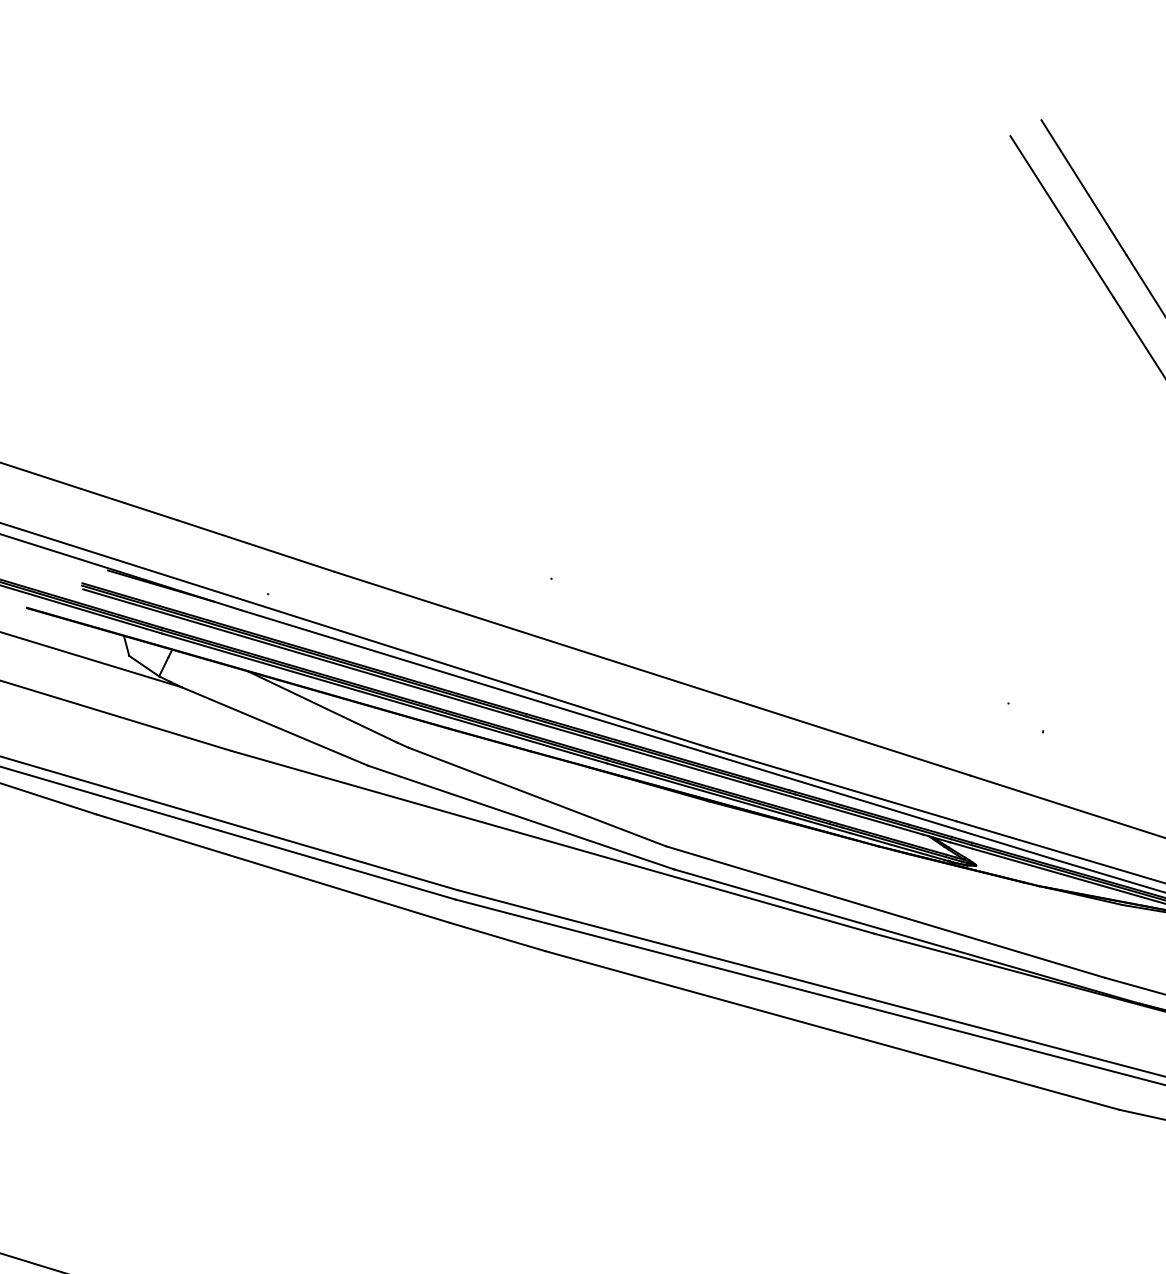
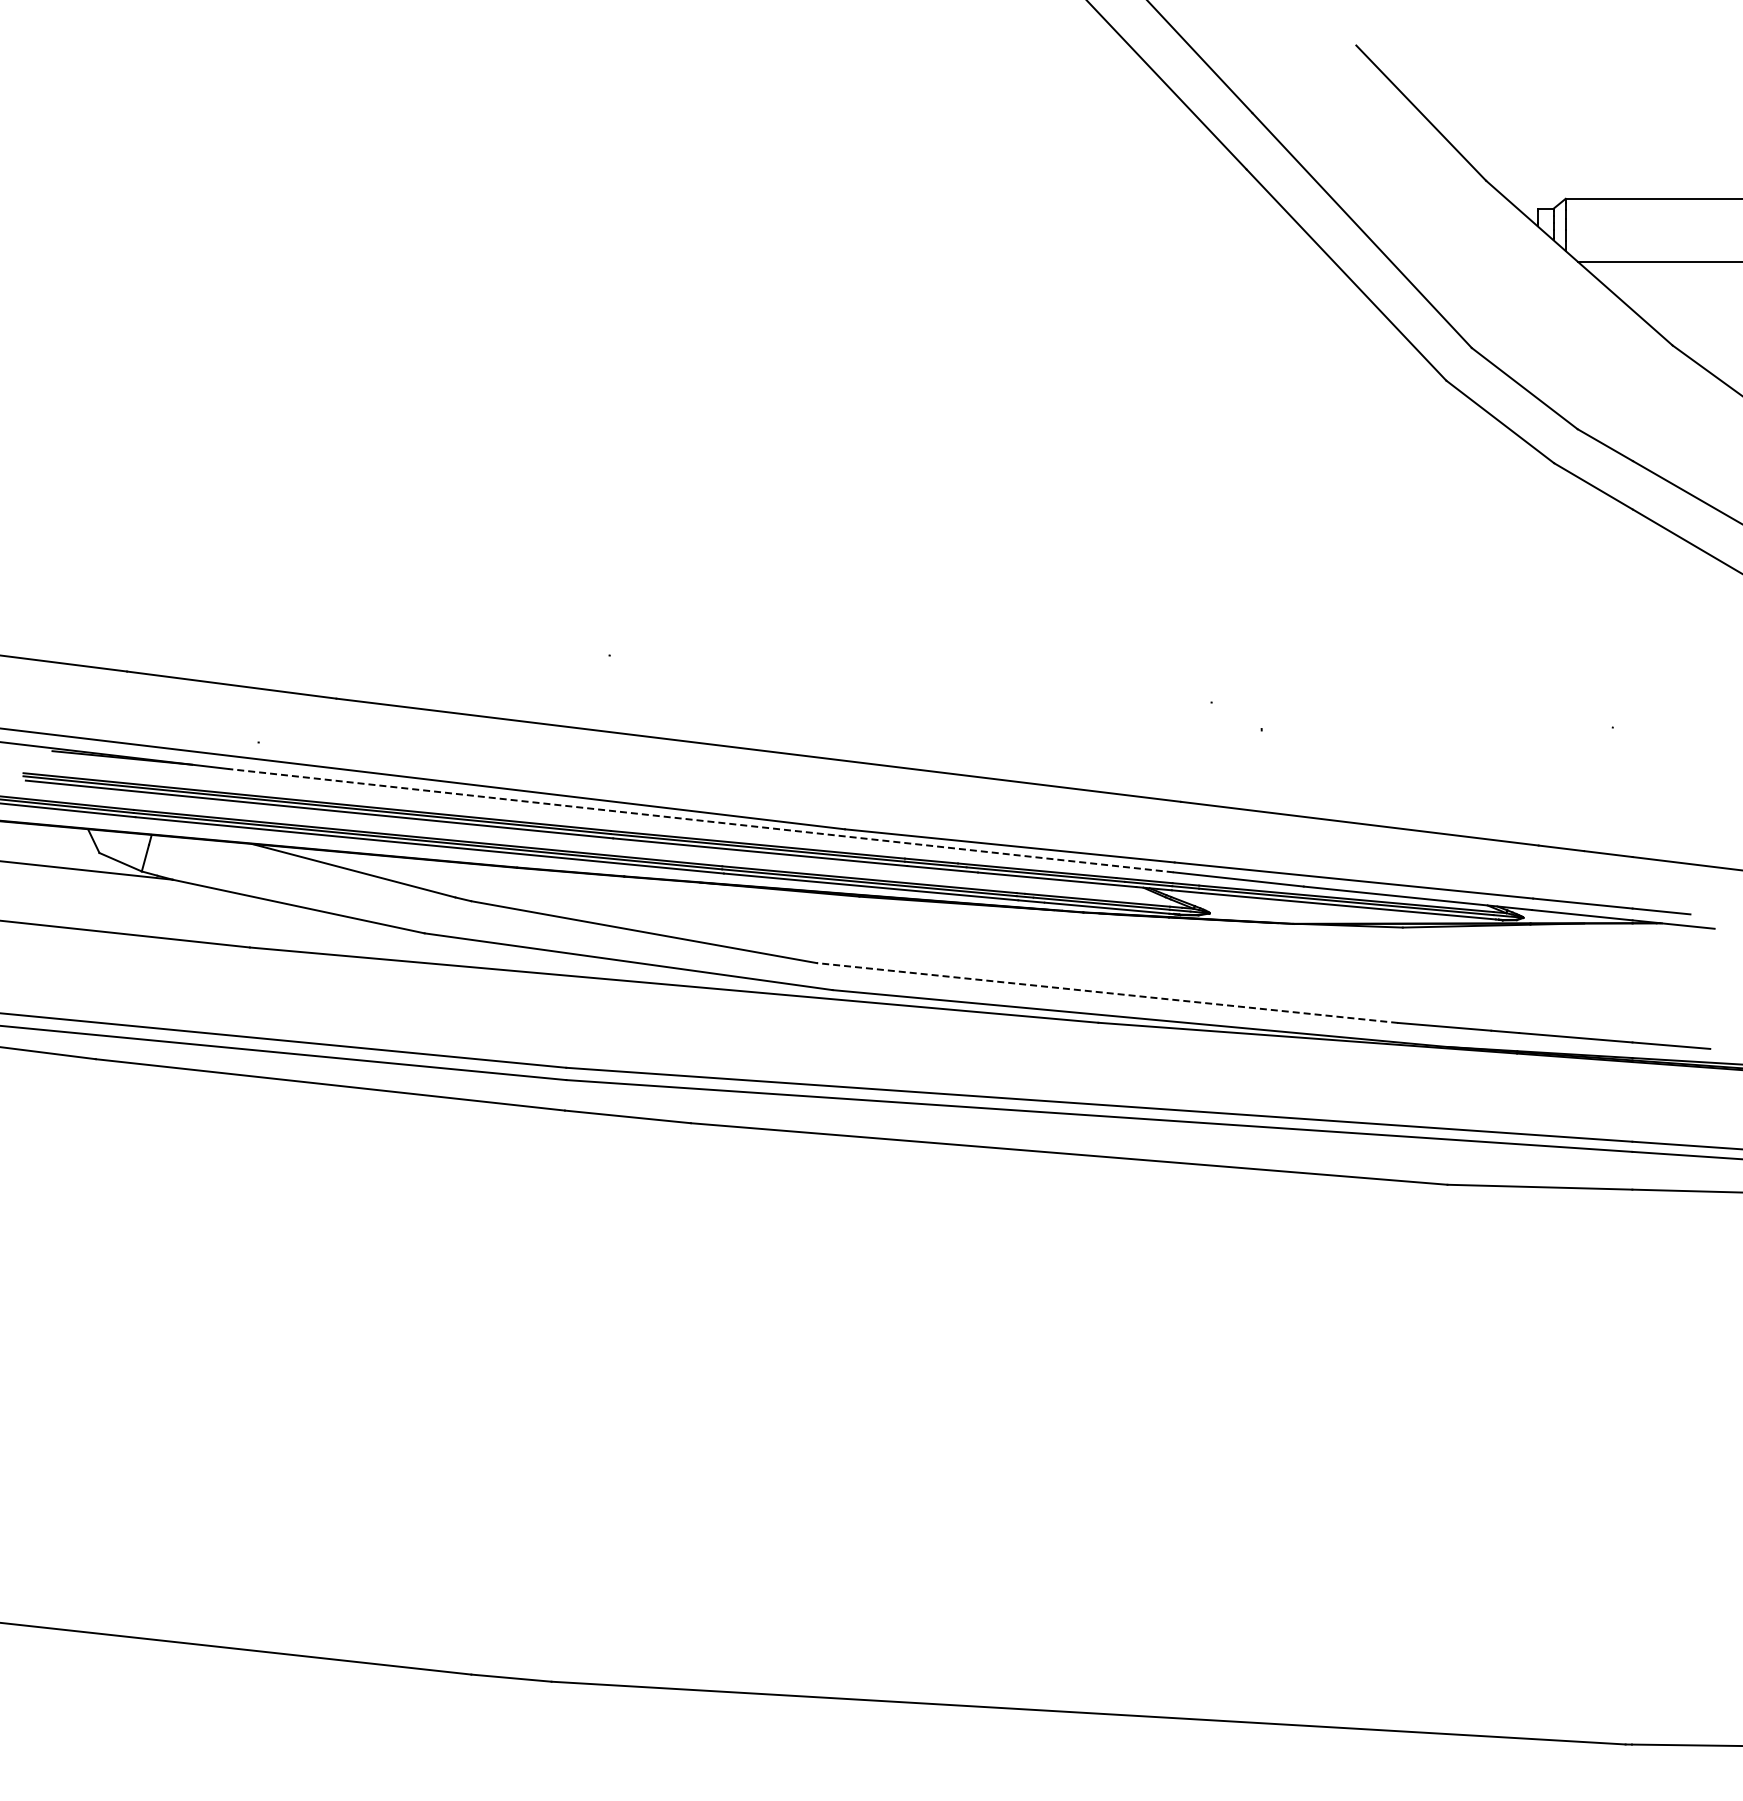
line: (597, 719) -> (700, 820), solid -> dashed
line: (885, 911) -> (1107, 992), solid -> dashed

